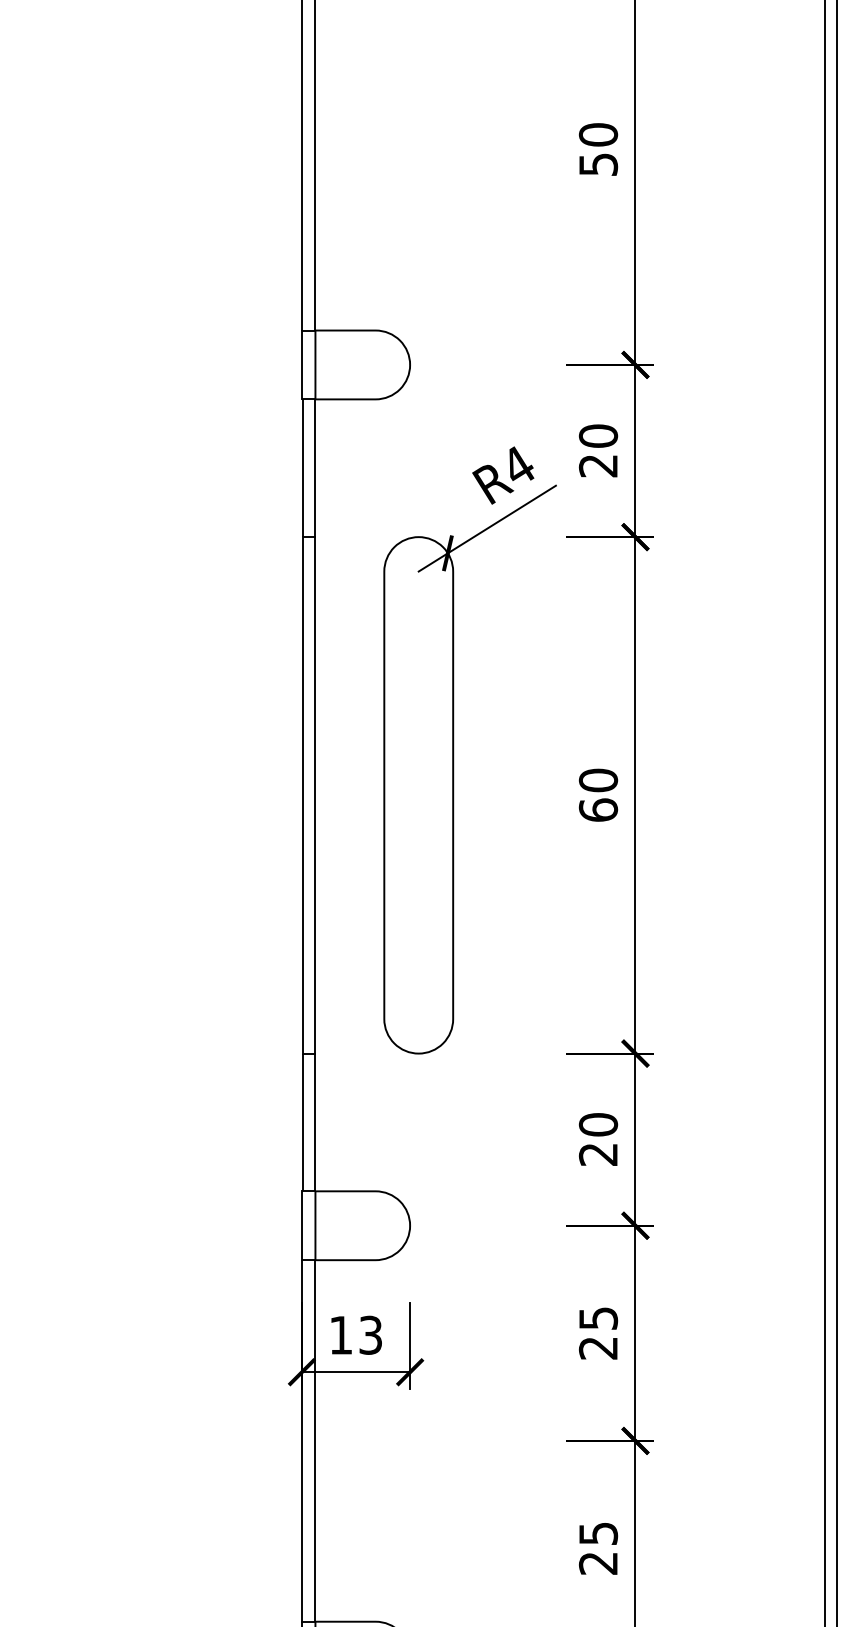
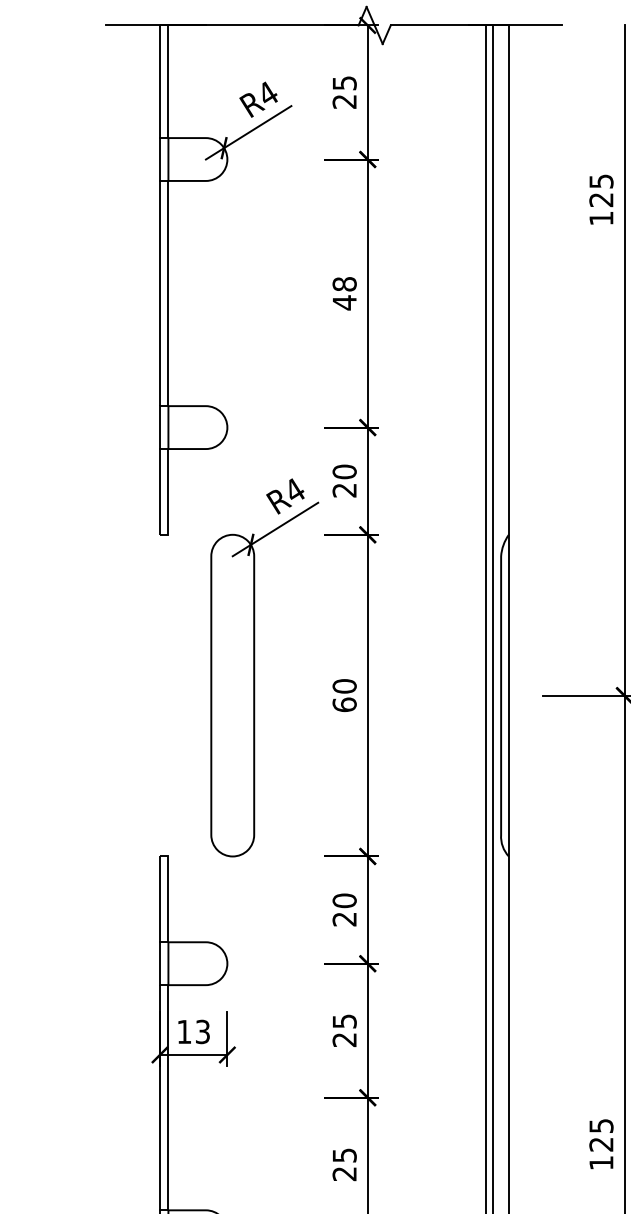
text: (598, 149) -> (344, 293), 50 -> 48
line: (302, 795) -> (160, 695), removed
line: (315, 795) -> (168, 695), removed

